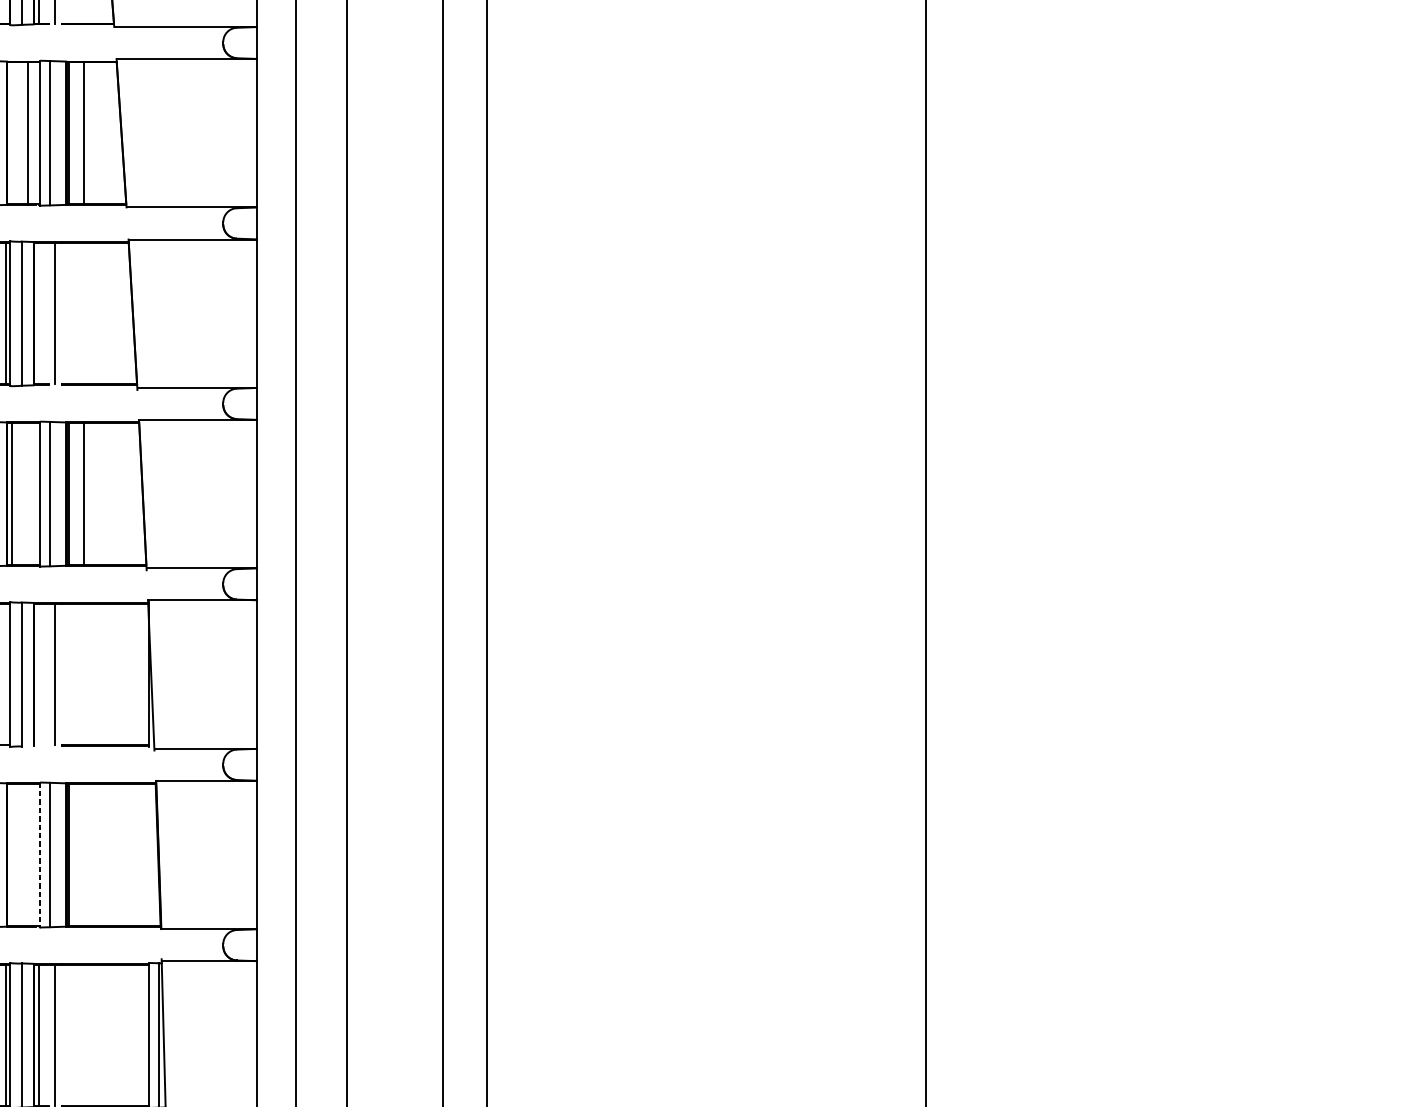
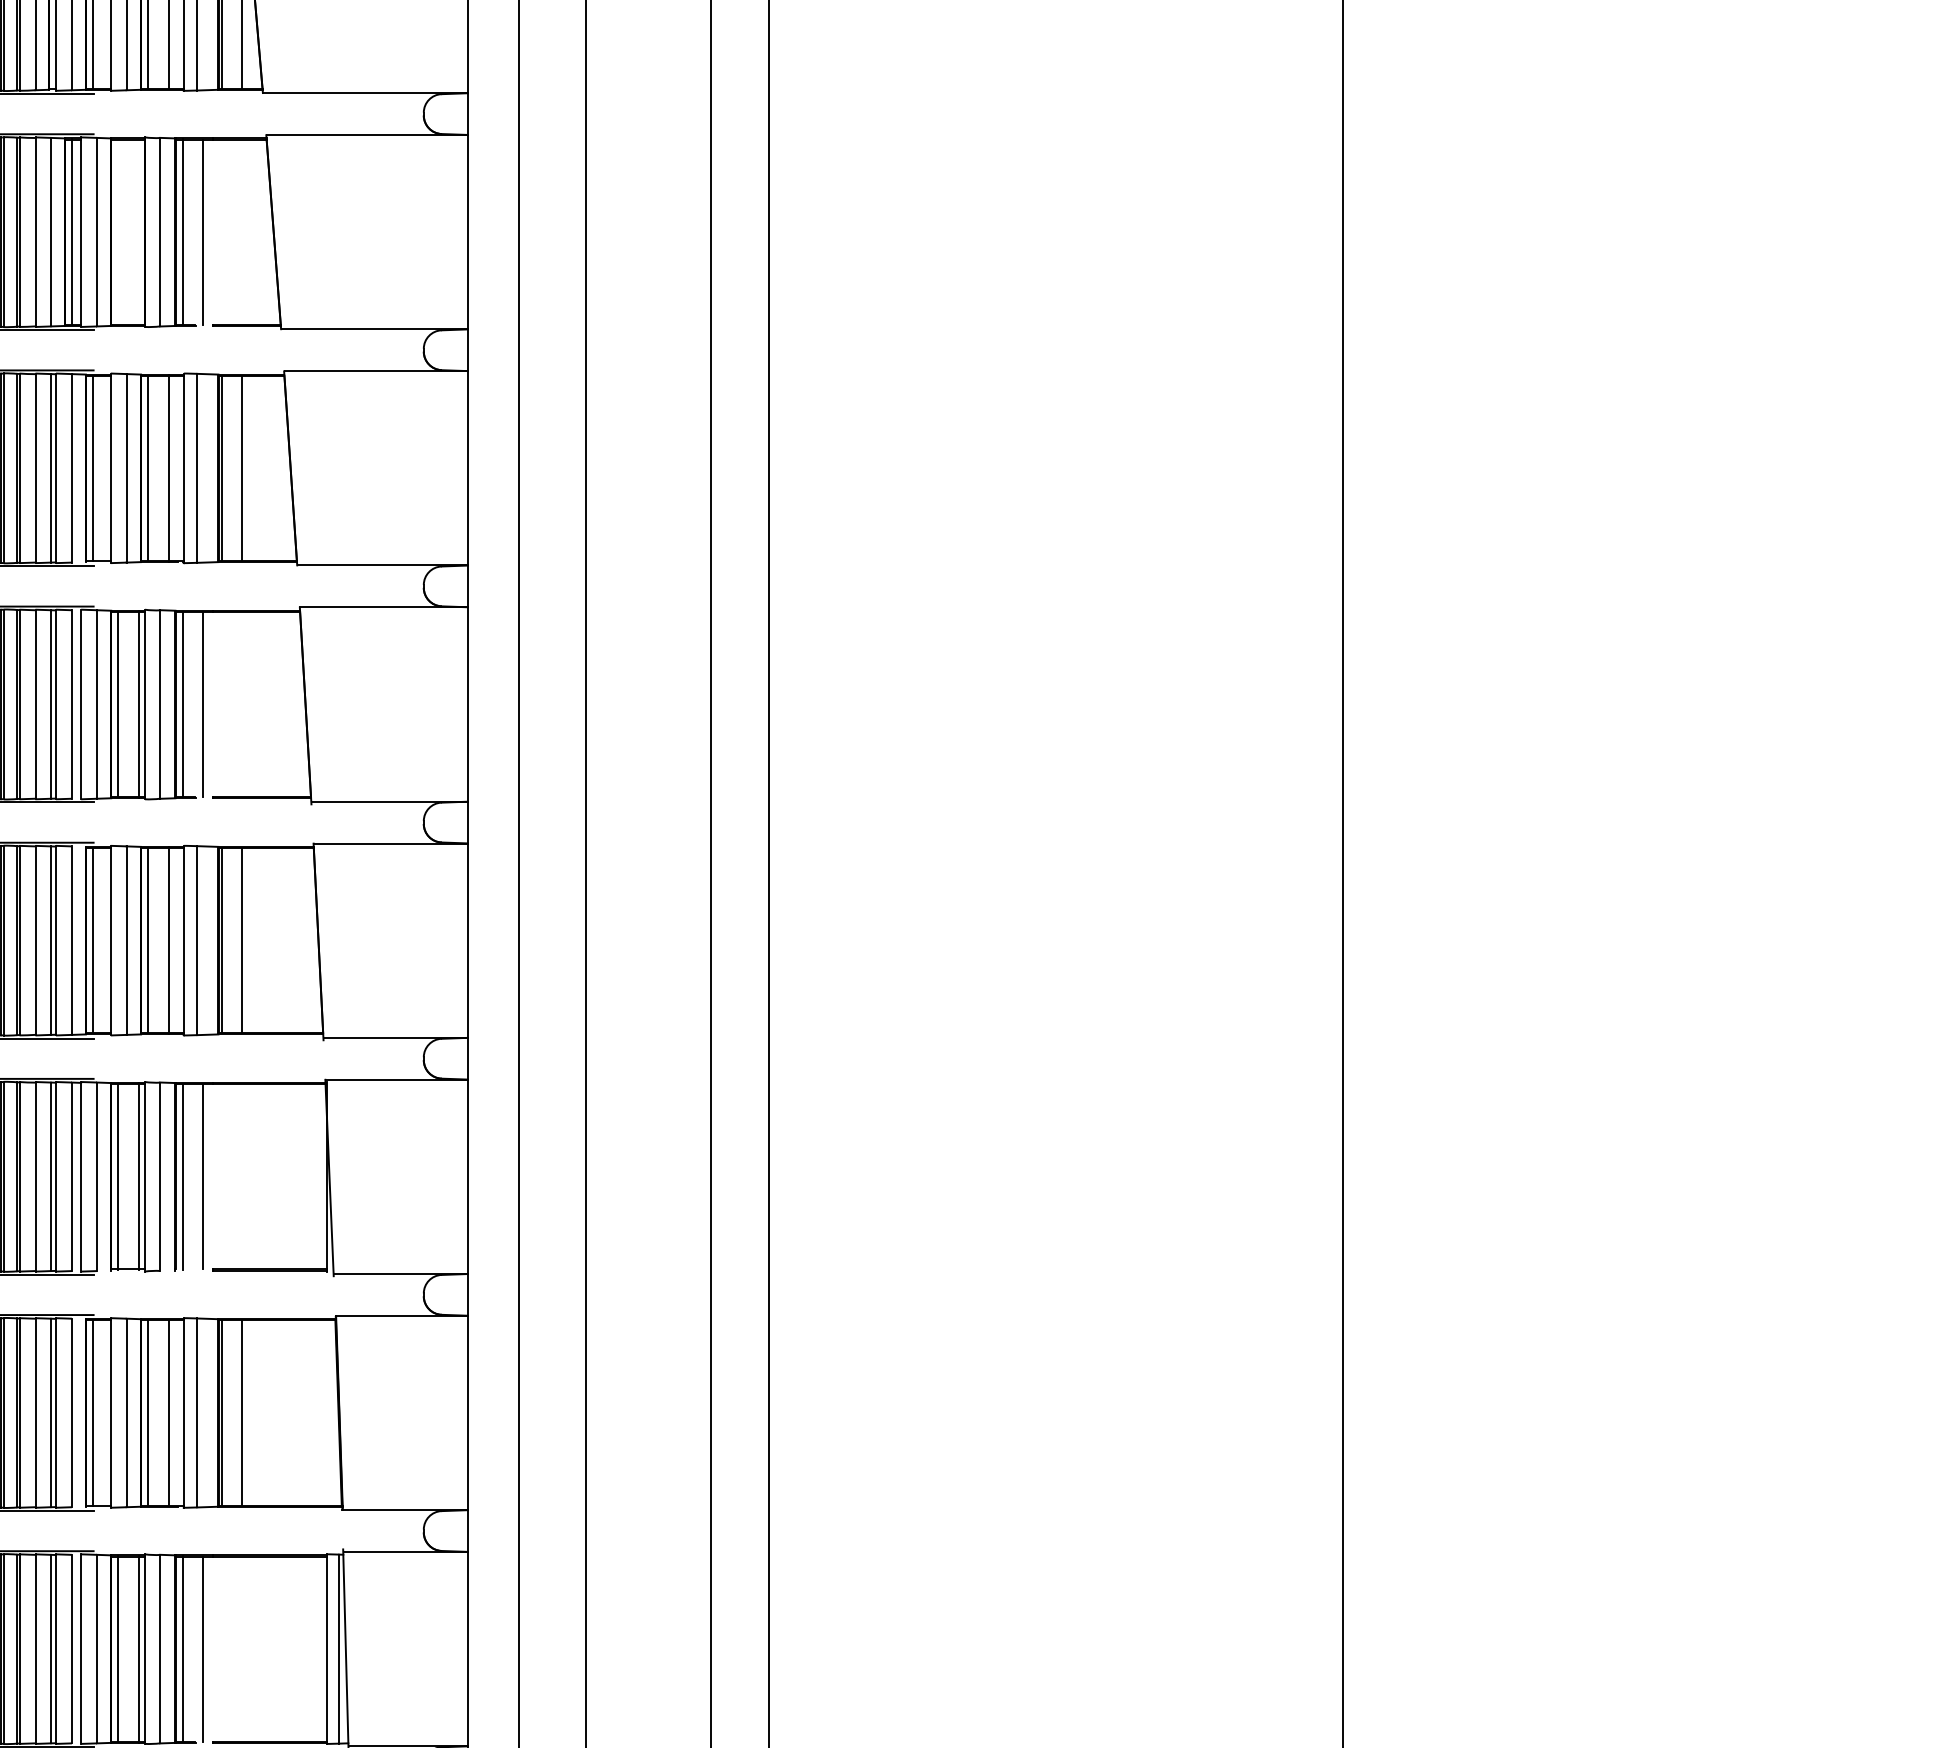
line: (12, 133) -> (147, 468), added
line: (38, 313) -> (182, 704), added
line: (28, 494) -> (168, 940), added
line: (6, 674) -> (139, 1176), added
line: (38, 674) -> (182, 1176), added
line: (12, 854) -> (147, 1412), added
line: (28, 854) -> (168, 1412), added
line: (39, 854) -> (183, 1412), dashed -> solid
line: (83, 854) -> (241, 1412), added

